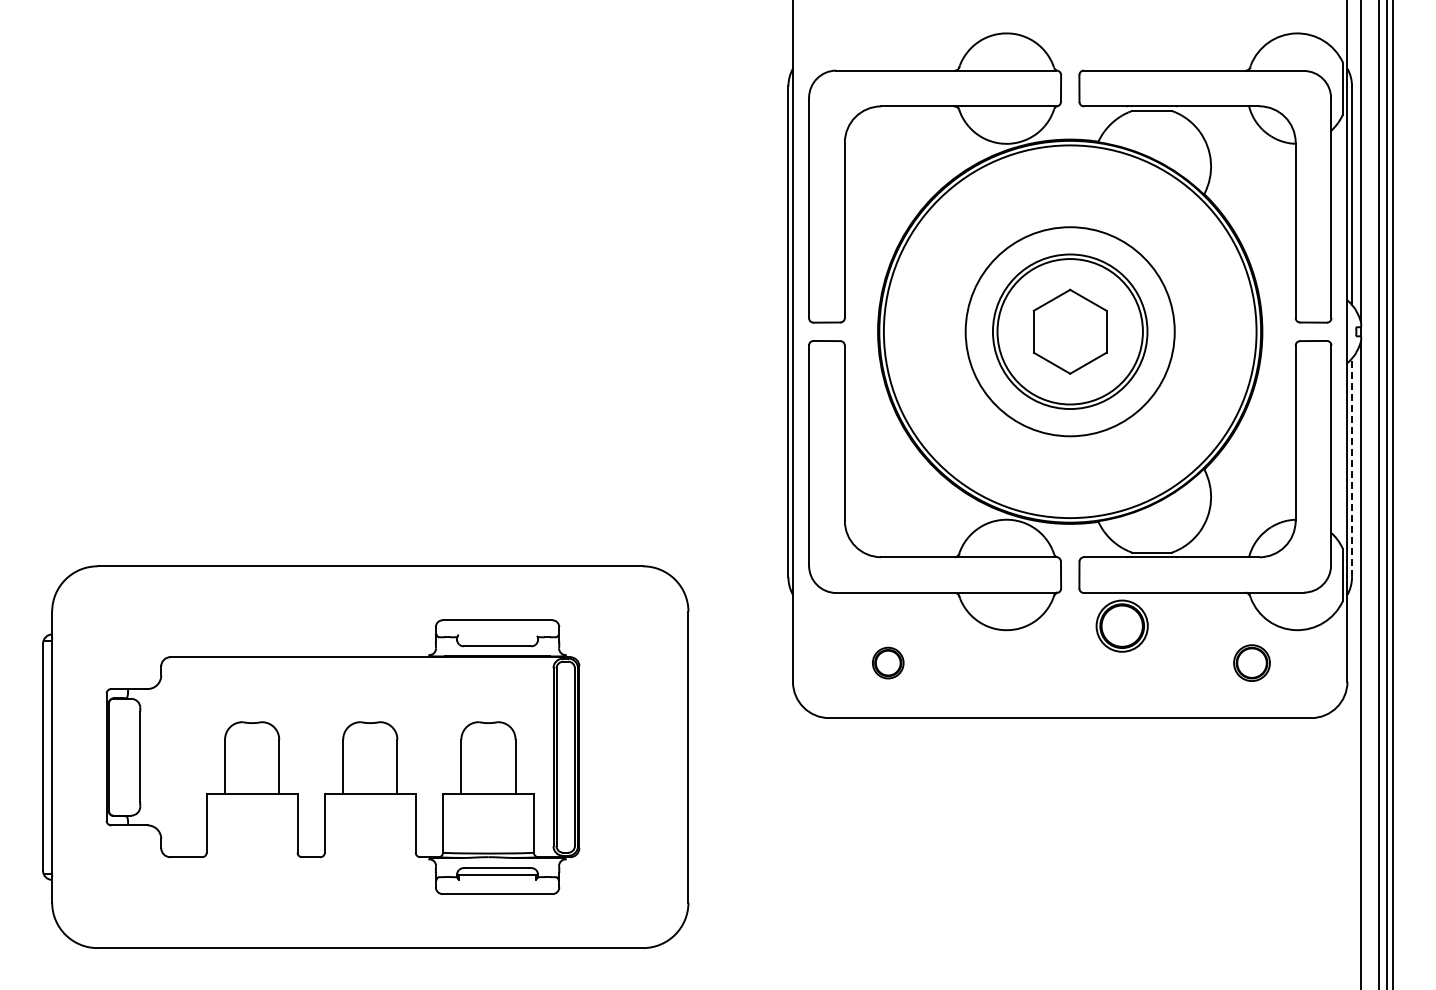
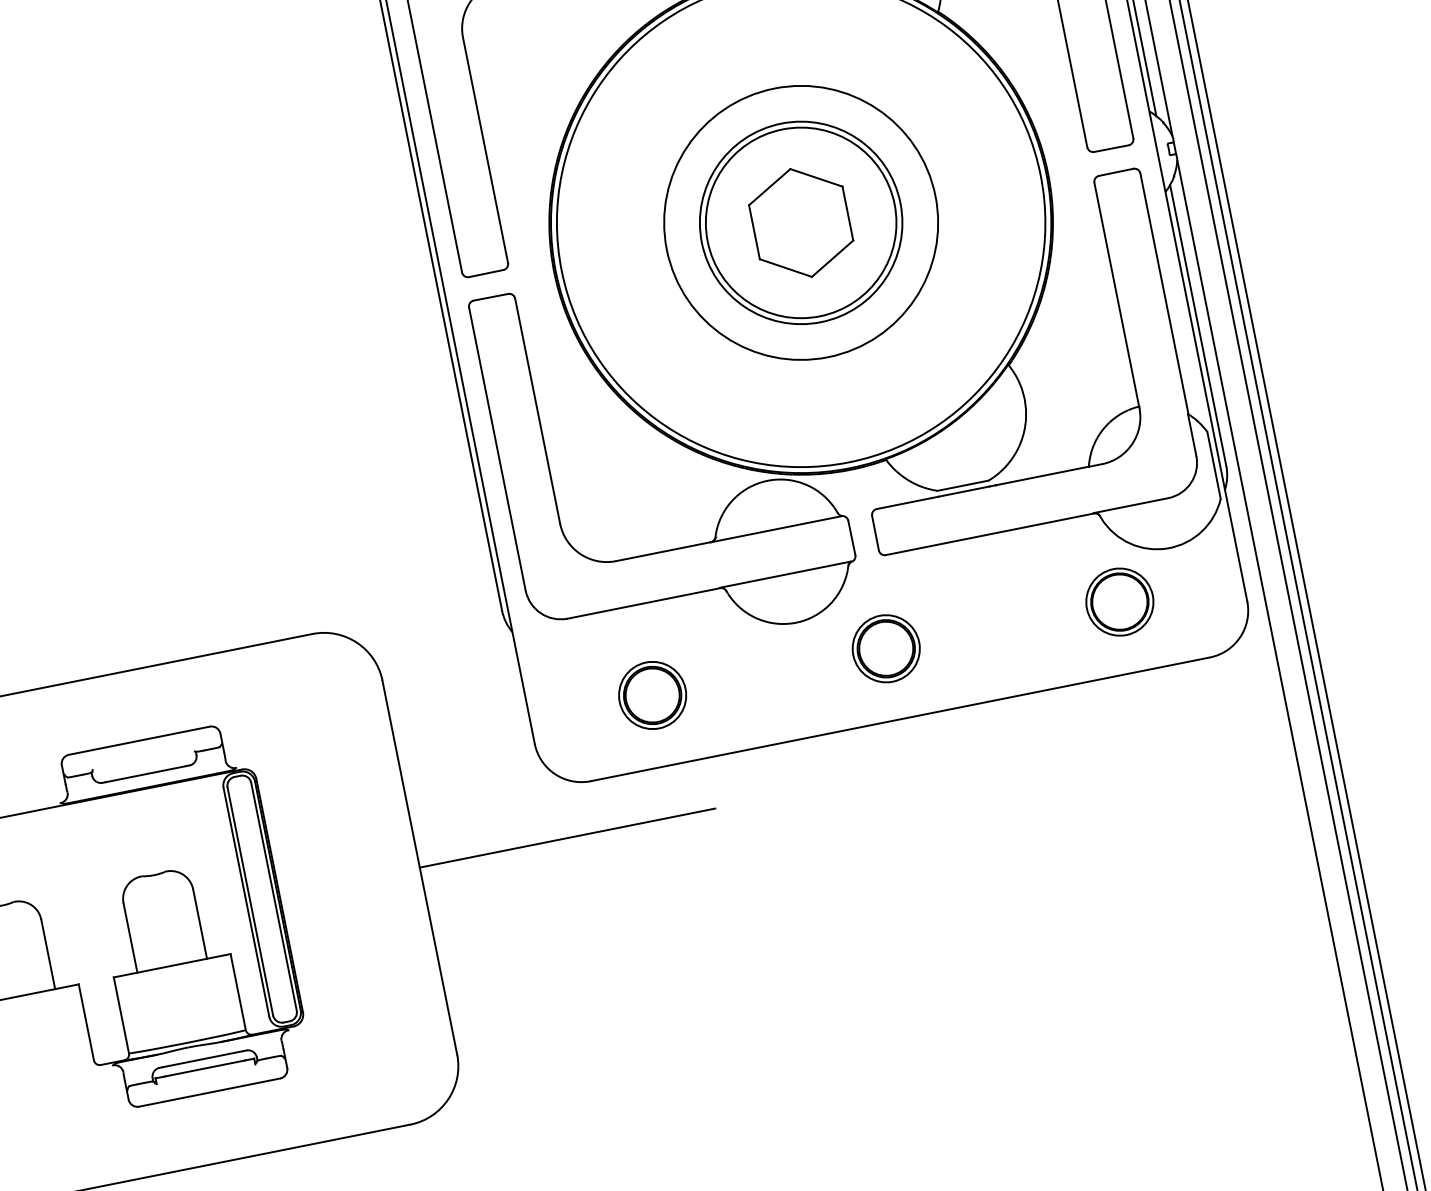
line: (1352, 467) -> (1198, 324), dashed -> solid
part: (1121, 625) -> (885, 648), moved
part: (887, 662) -> (651, 694), size x1.67
part: (1251, 662) -> (1119, 601), size x1.43
line: (803, 757) -> (567, 838), added

